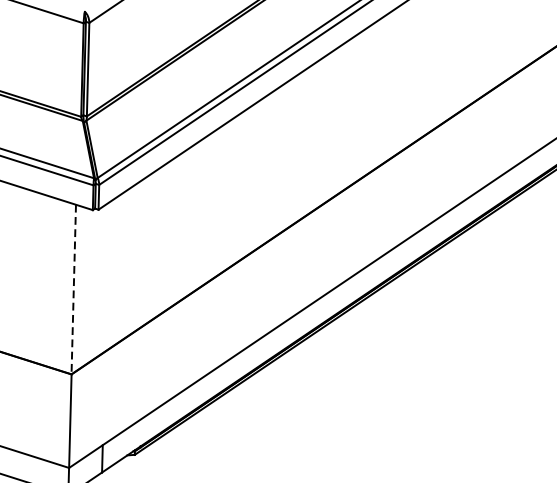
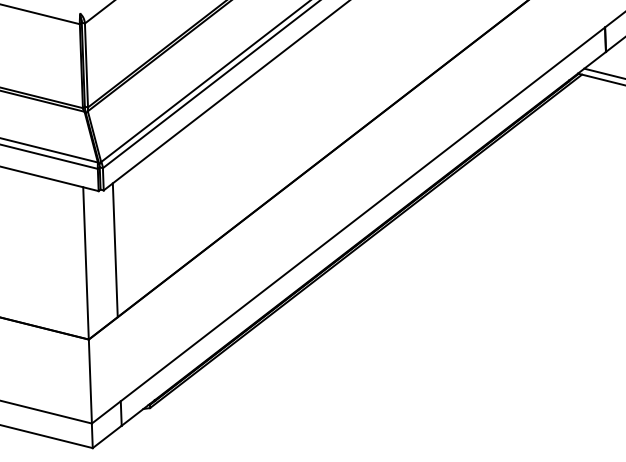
line: (106, 277) -> (114, 250), added
line: (74, 289) -> (86, 263), dashed -> solid

